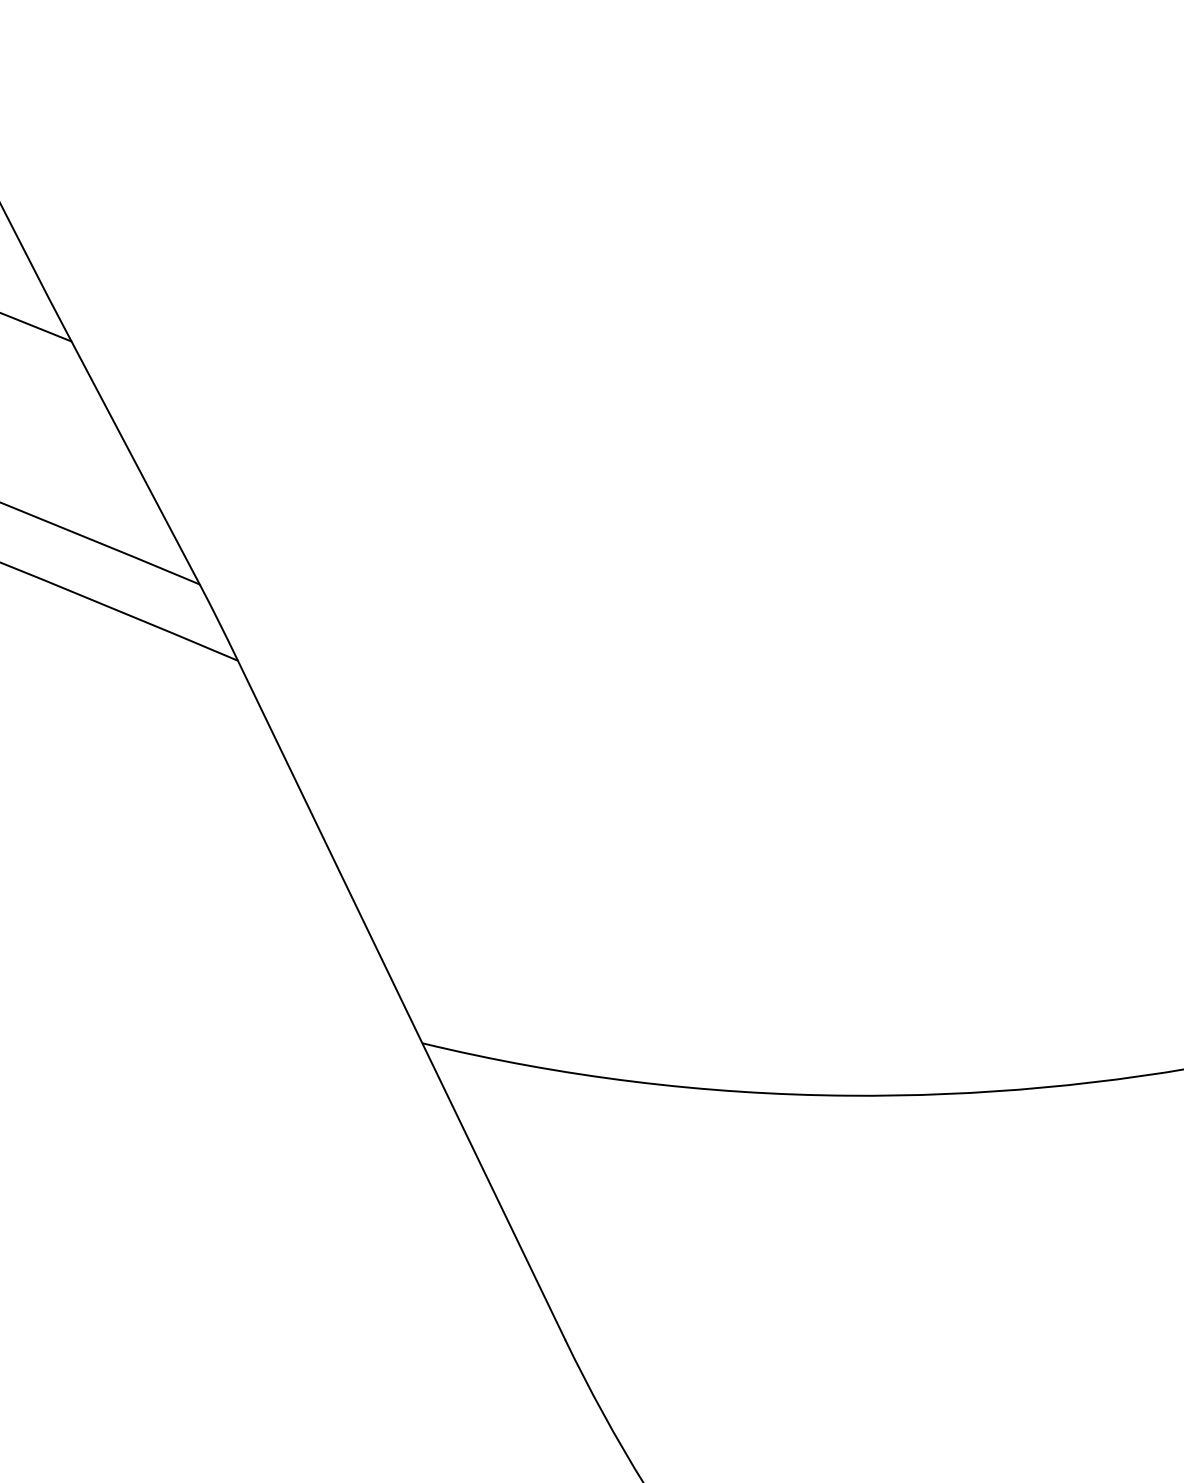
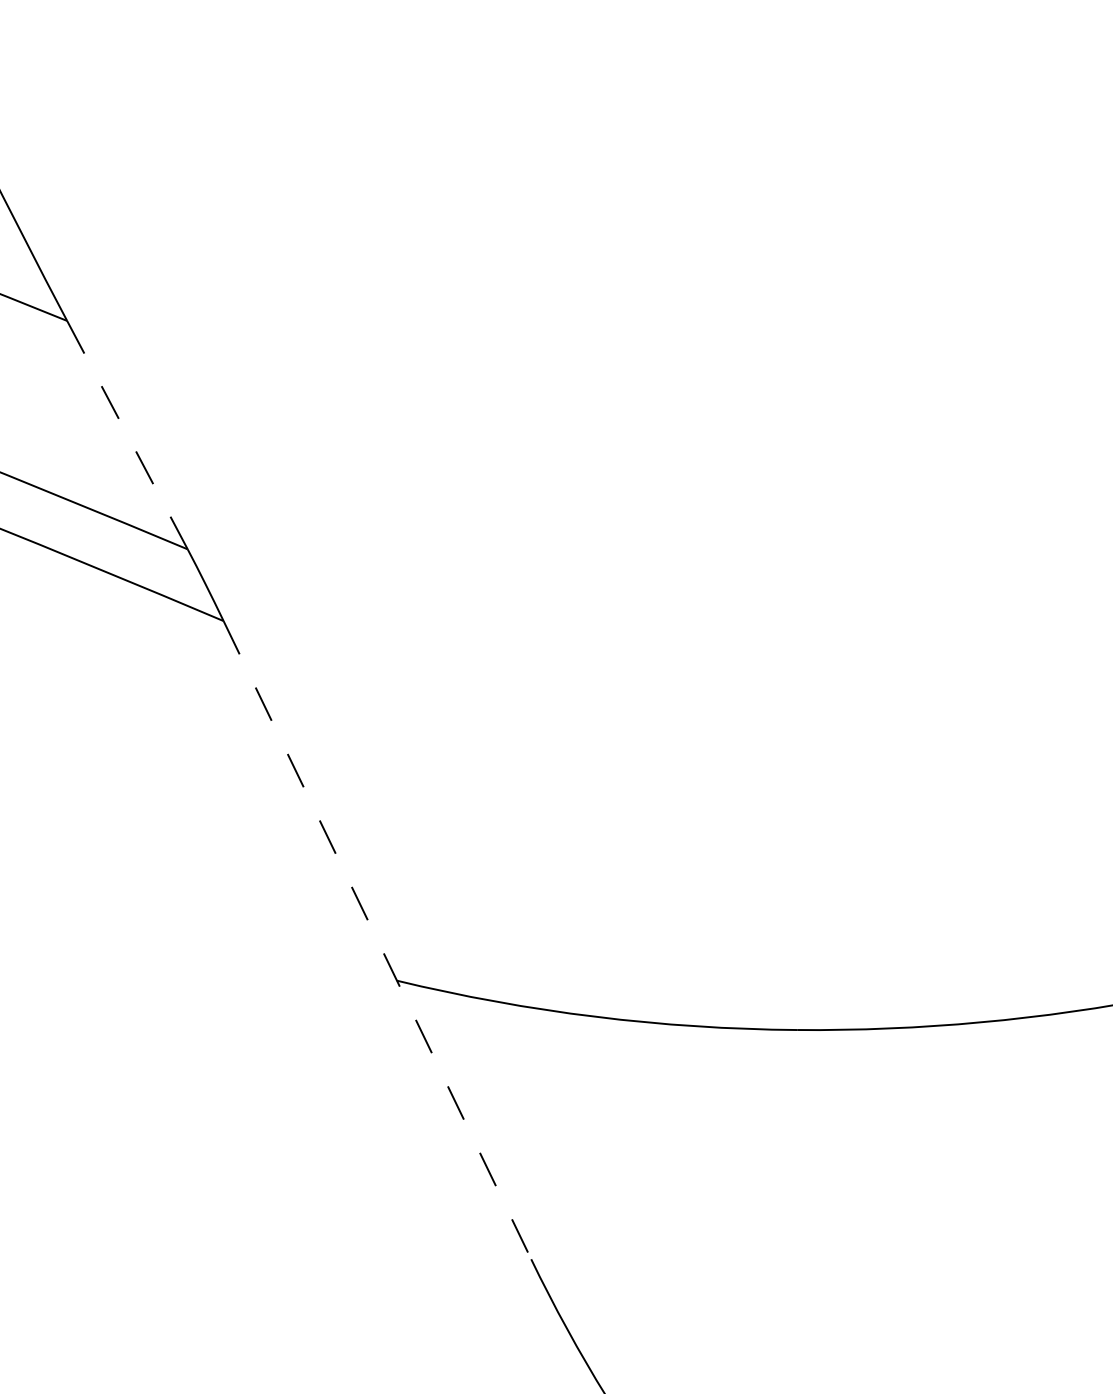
line: (135, 463) -> (127, 435), solid -> dashed
line: (401, 1000) -> (377, 940), solid -> dashed

